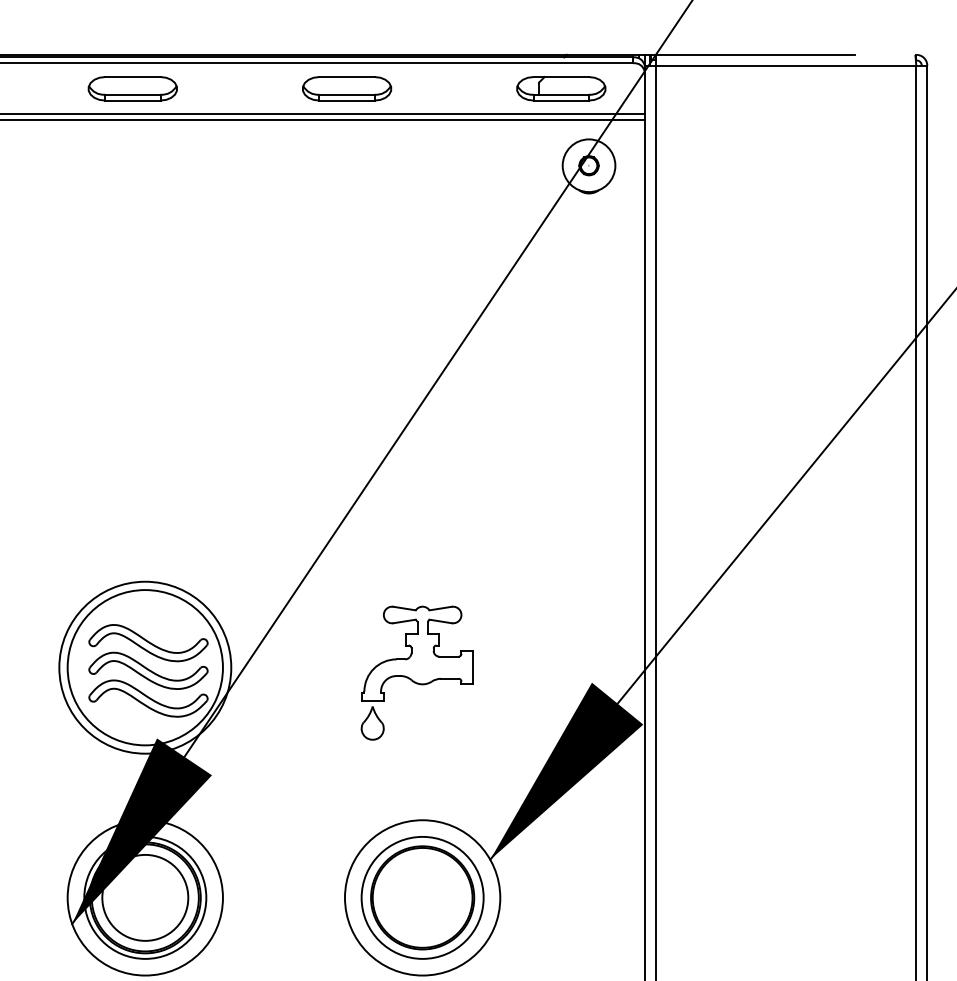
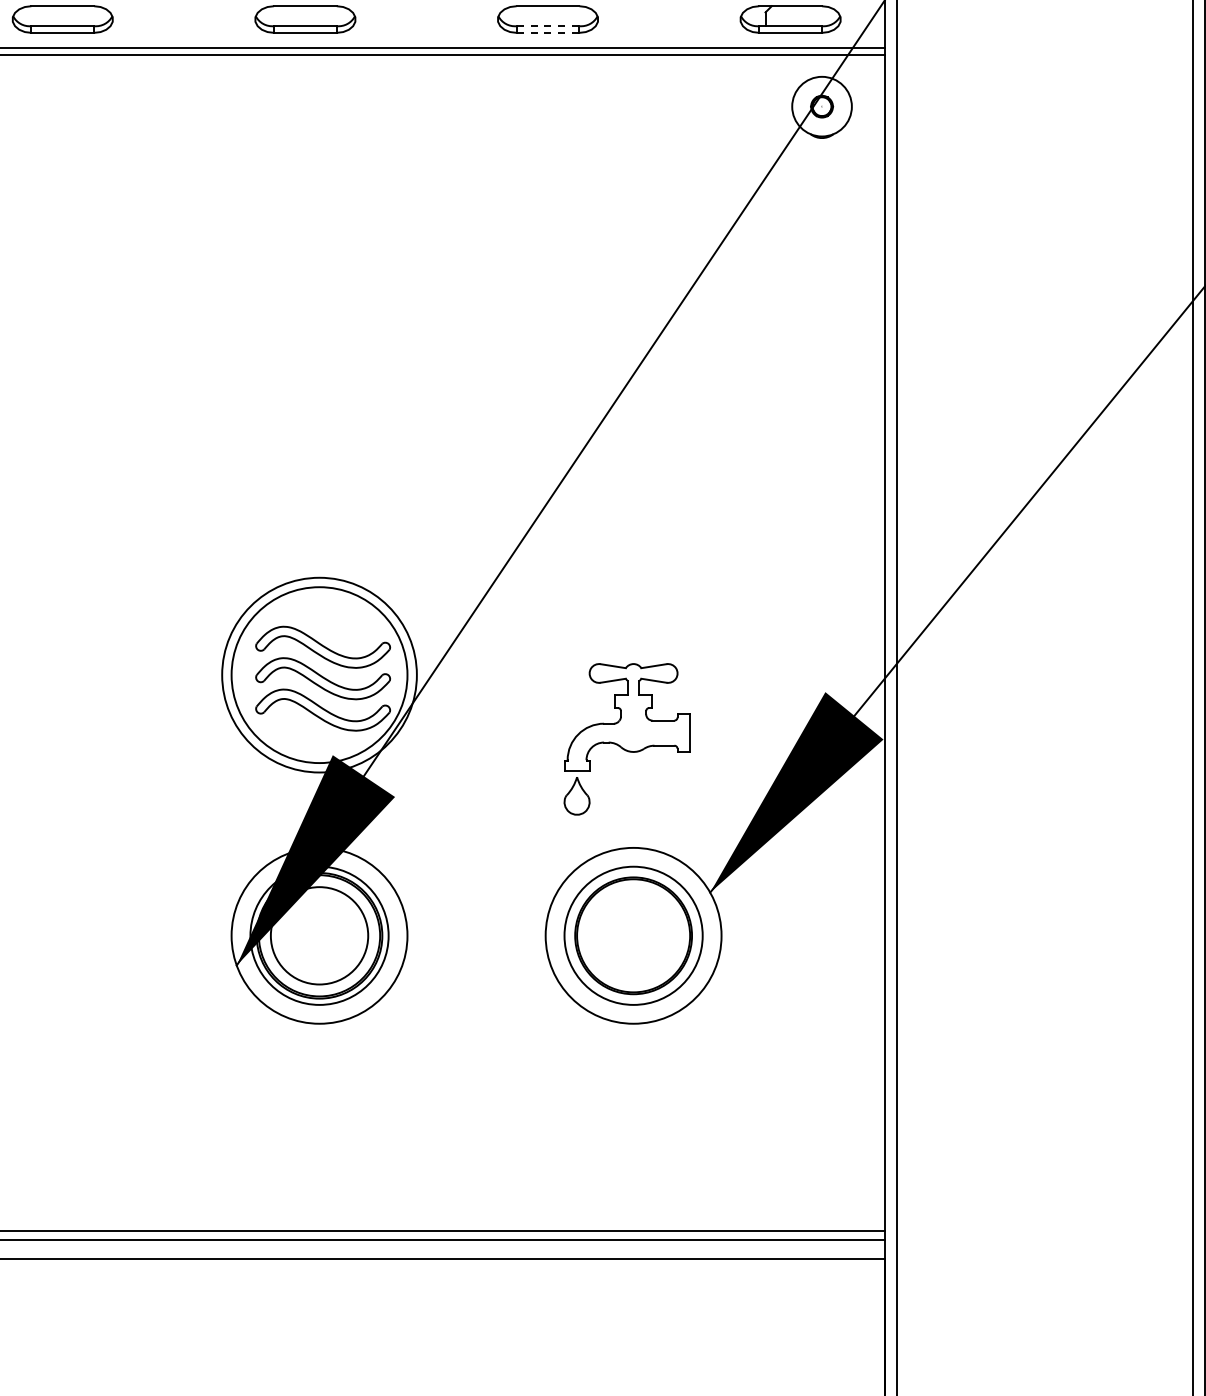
line: (347, 94) -> (548, 26), solid -> dashed
line: (347, 100) -> (548, 32), solid -> dashed
part: (416, 673) -> (626, 739), moved

